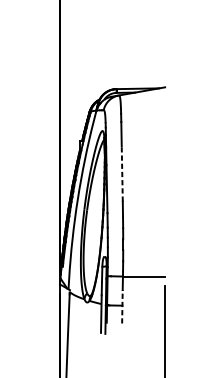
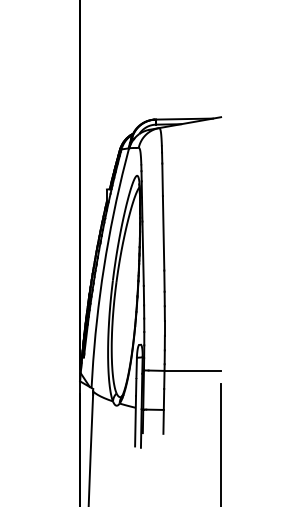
line: (122, 173) -> (163, 232), dashed -> solid
line: (122, 306) -> (163, 410), dashed -> solid

